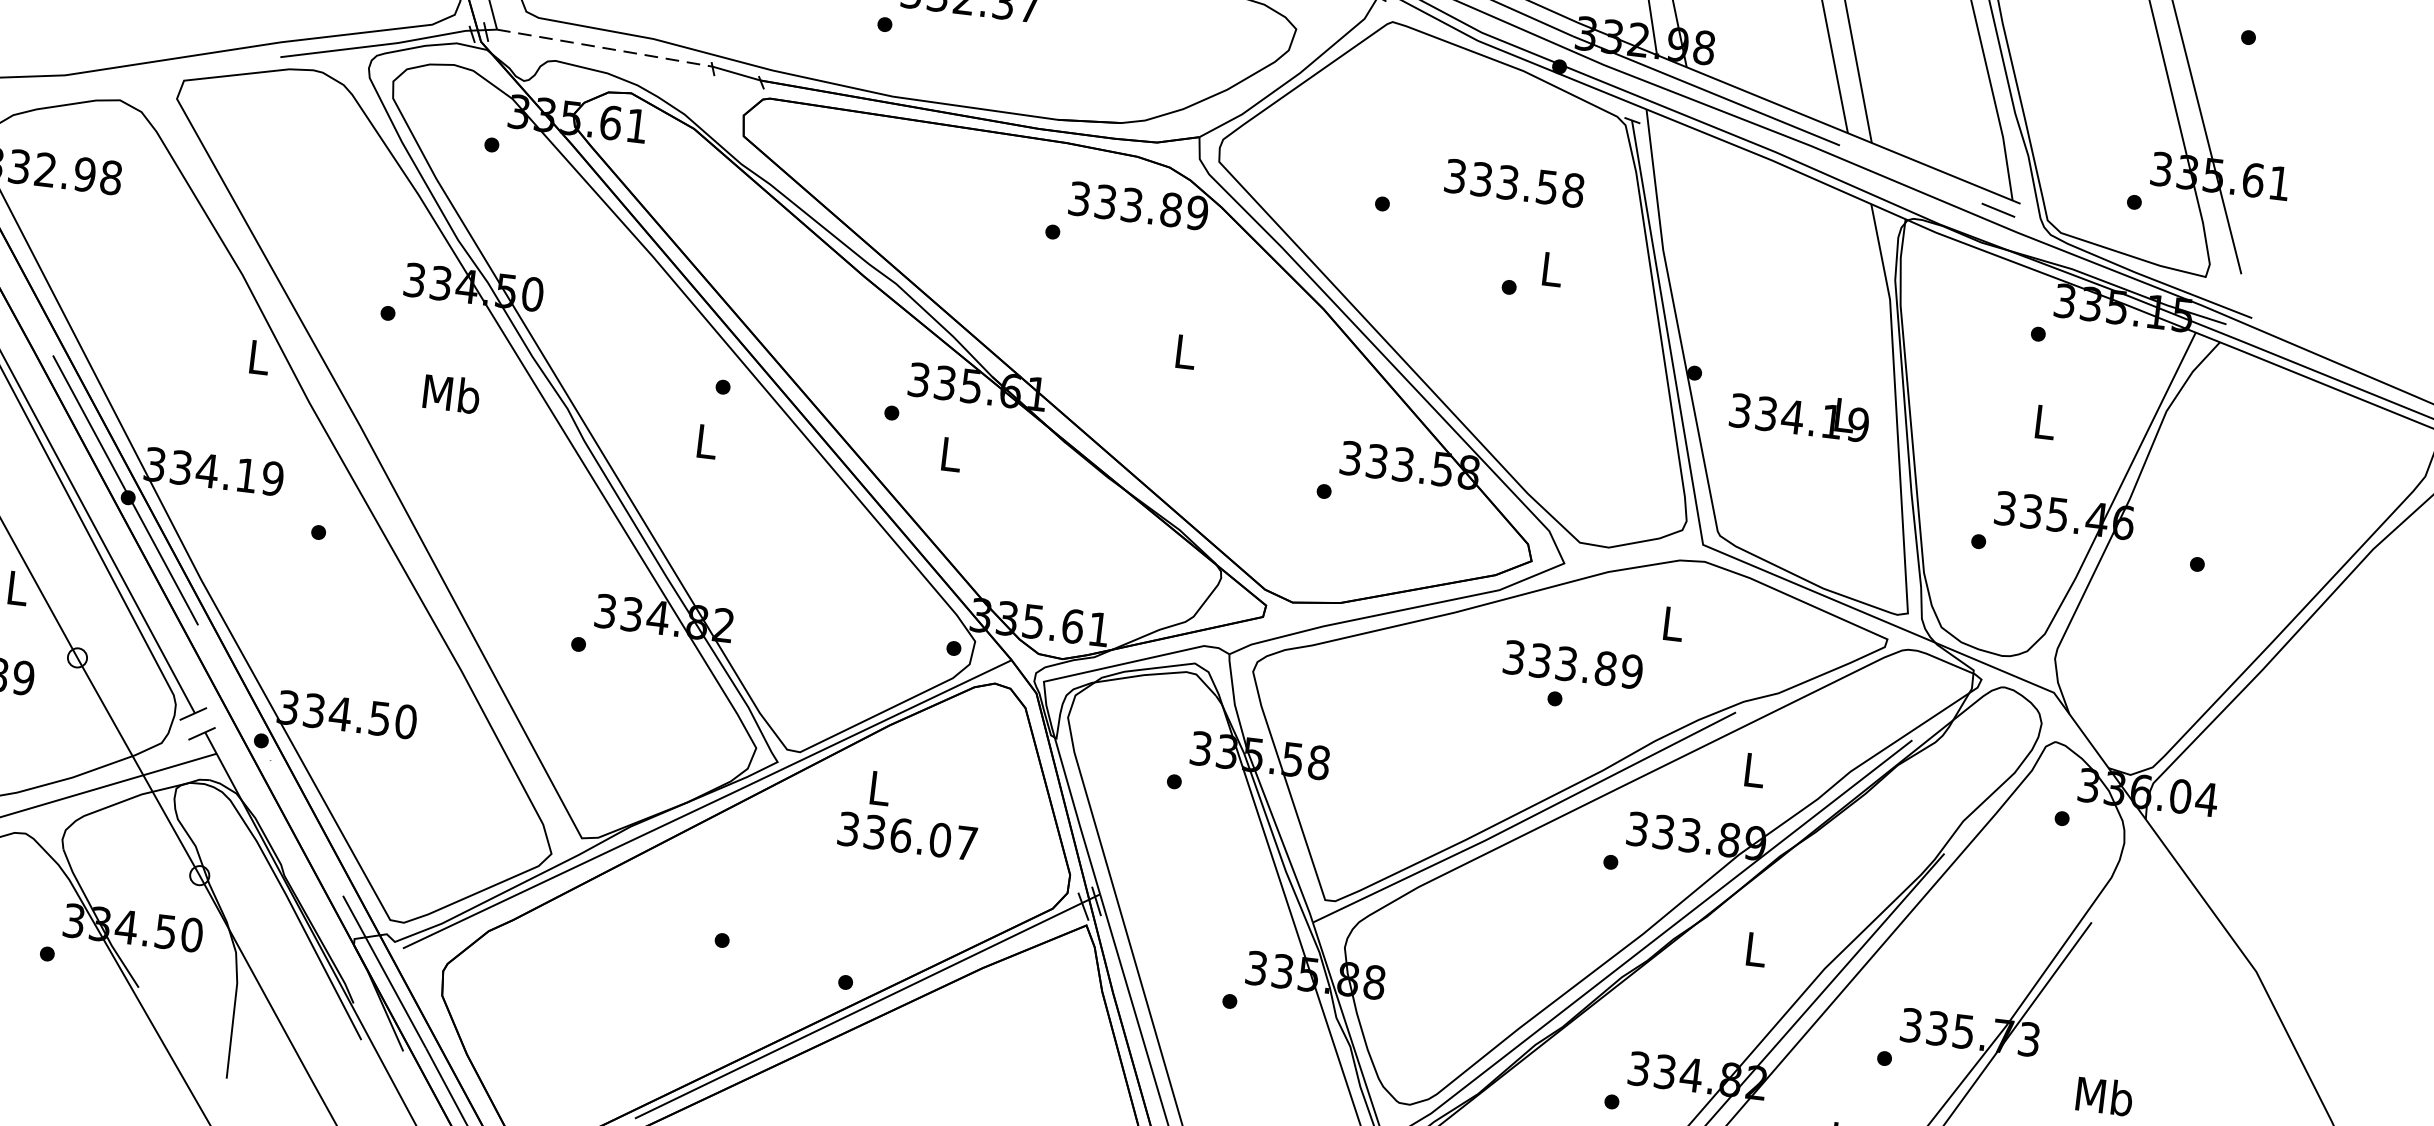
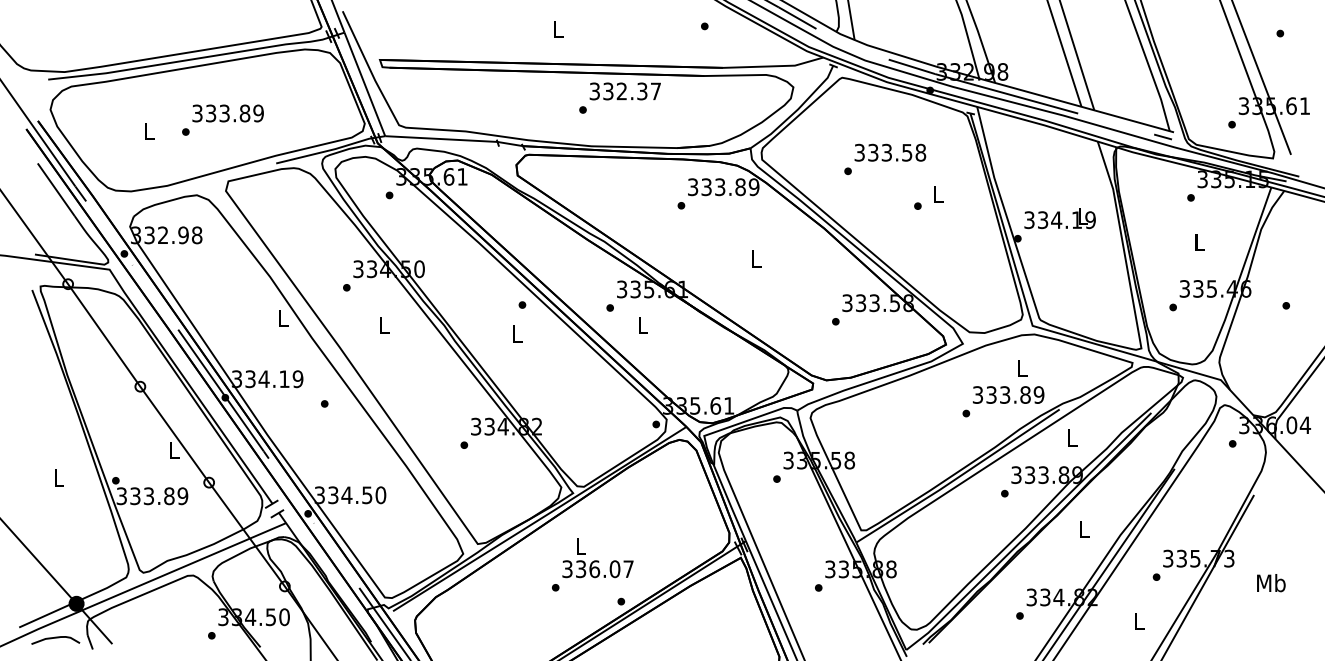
line: (604, 48) -> (441, 139), dashed -> solid
text: (1514, 182) -> (890, 152), moved
text: (452, 392) -> (384, 324), Mb -> L
text: (1798, 414) -> (1059, 218), moved
text: (1573, 663) -> (1008, 394), moved
text: (909, 815) -> (597, 558), moved

